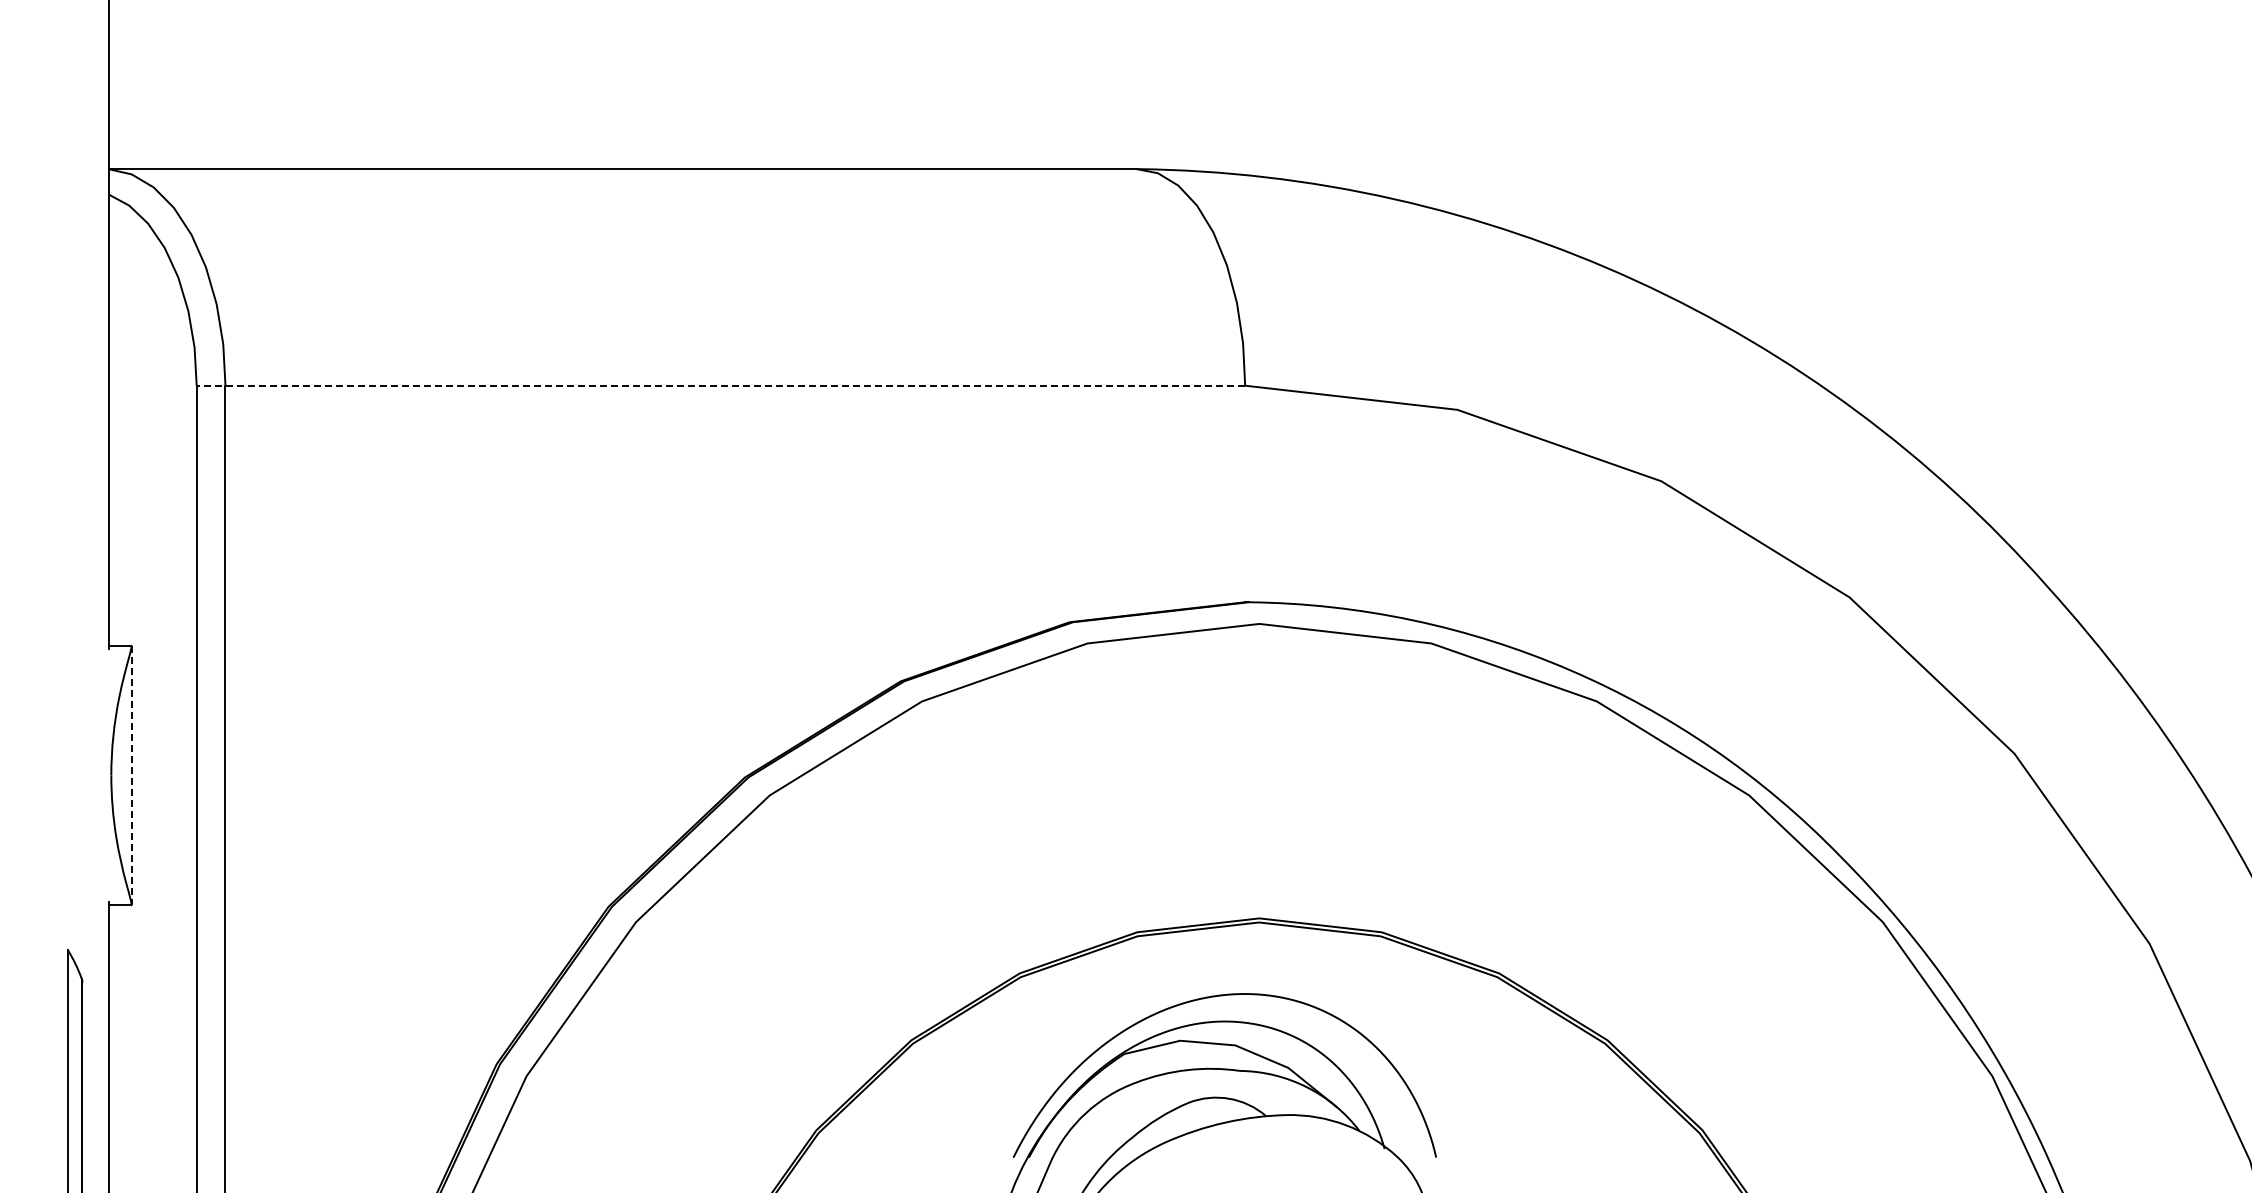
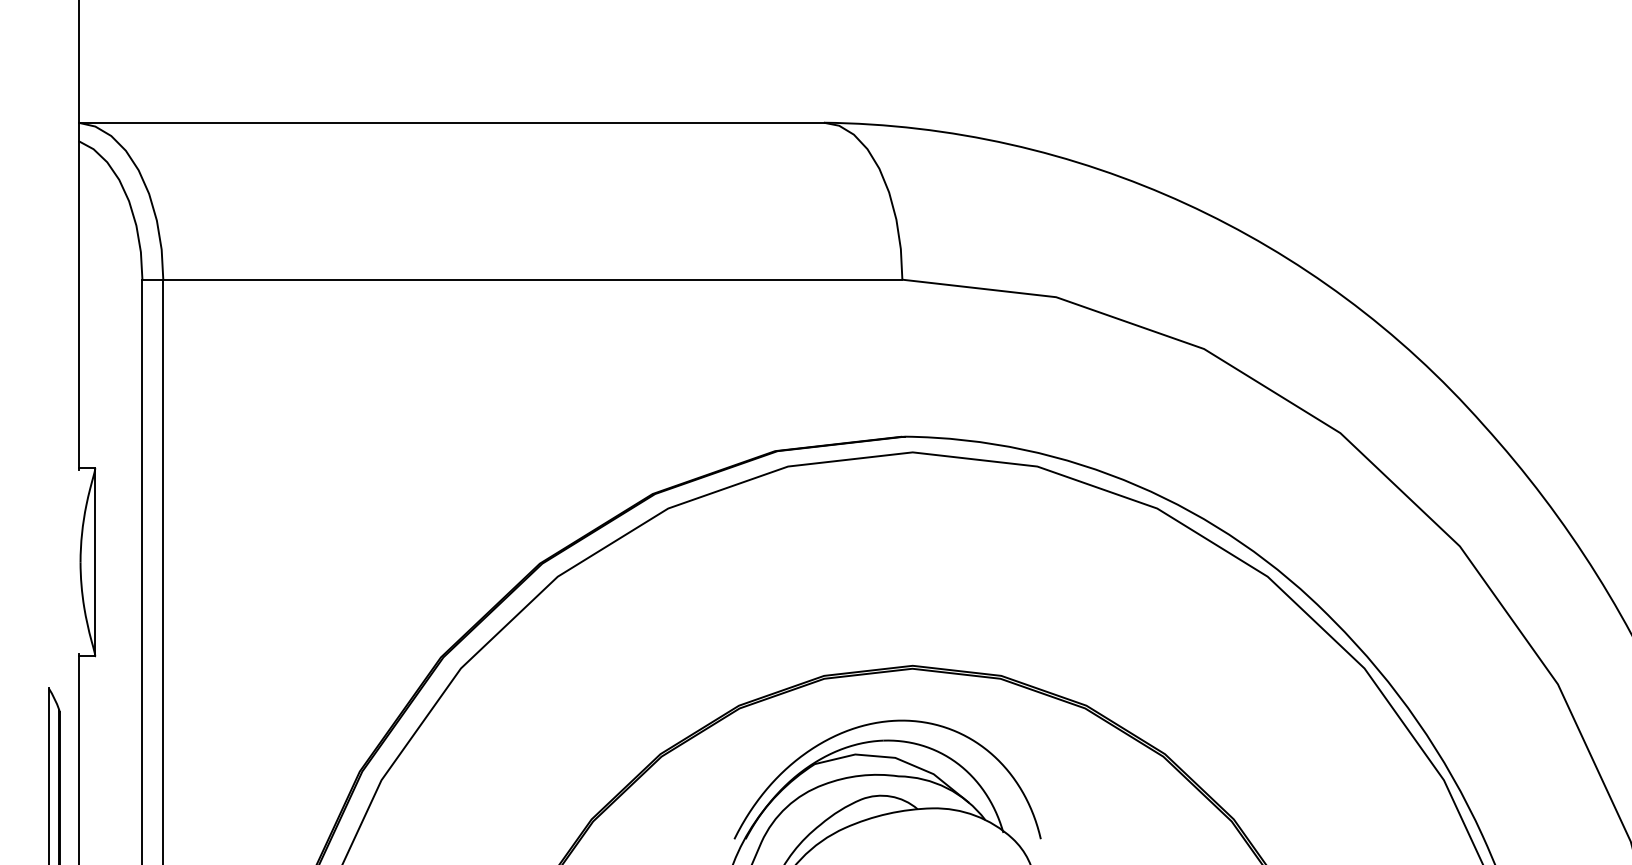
line: (720, 385) -> (522, 279), dashed -> solid
line: (131, 776) -> (95, 562), dashed -> solid

